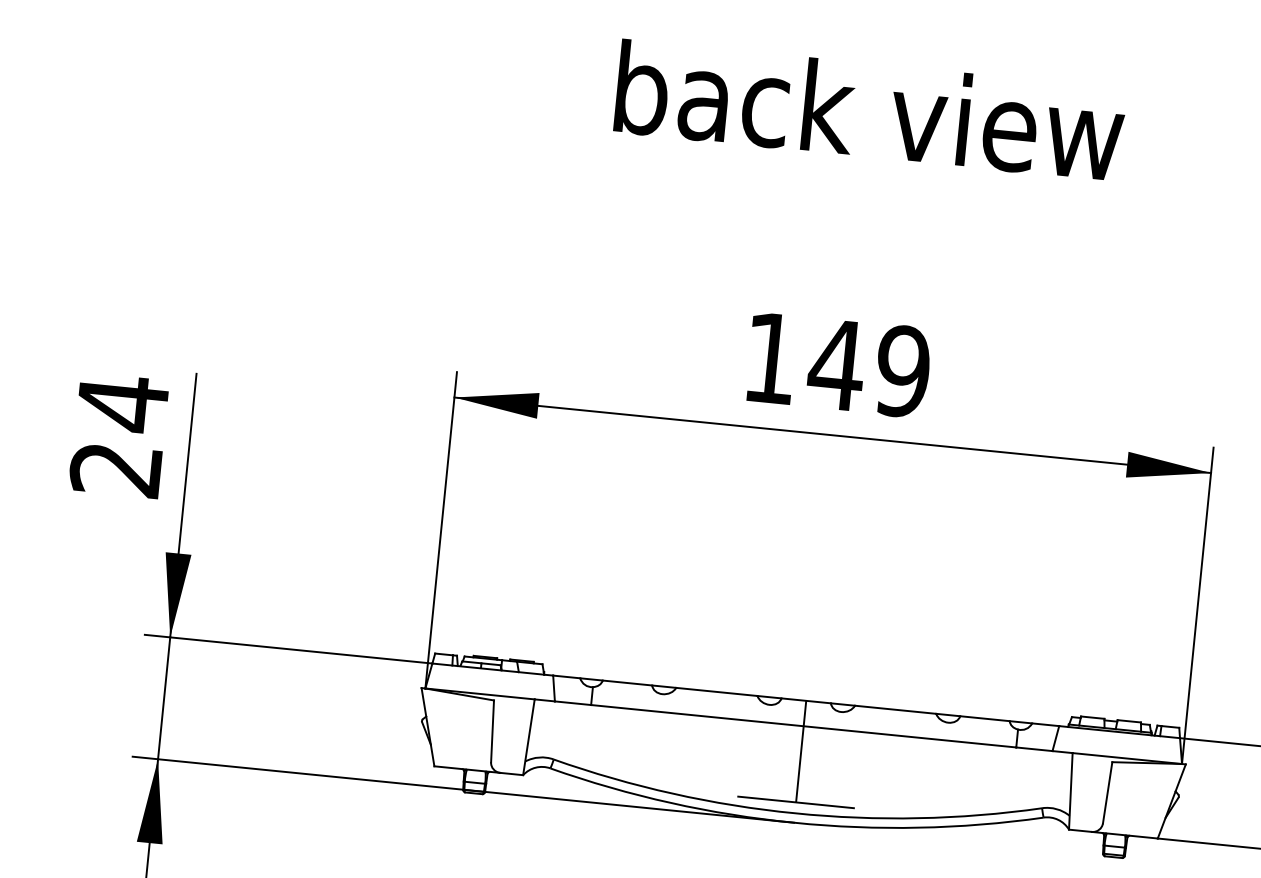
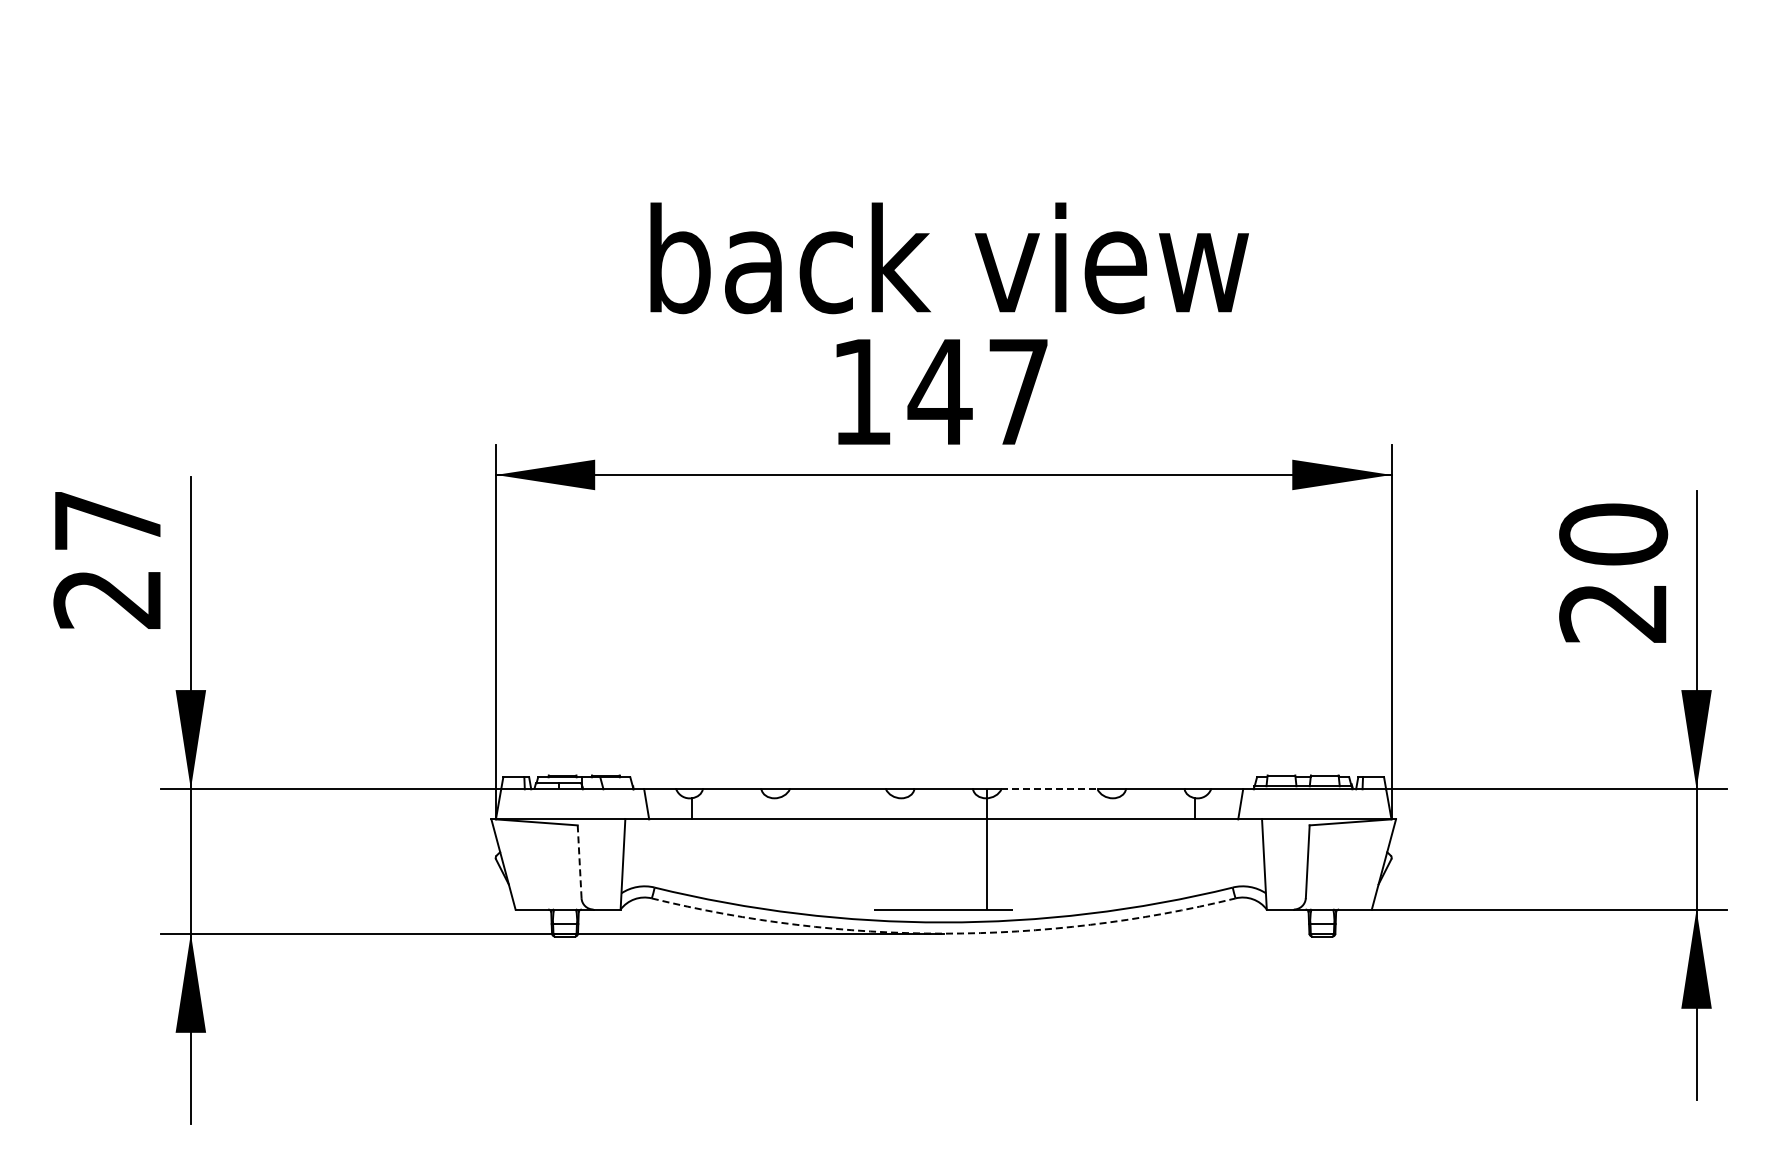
text: (870, 110) -> (949, 258), moved
text: (902, 371) -> (1018, 391), 149 -> 147
text: (122, 403) -> (107, 520), 24 -> 27
line: (896, 710) -> (1050, 789), solid -> dashed
line: (492, 731) -> (579, 862), solid -> dashed
line: (800, 751) -> (986, 849), moved
arc: (793, 822) -> (943, 933), solid -> dashed

